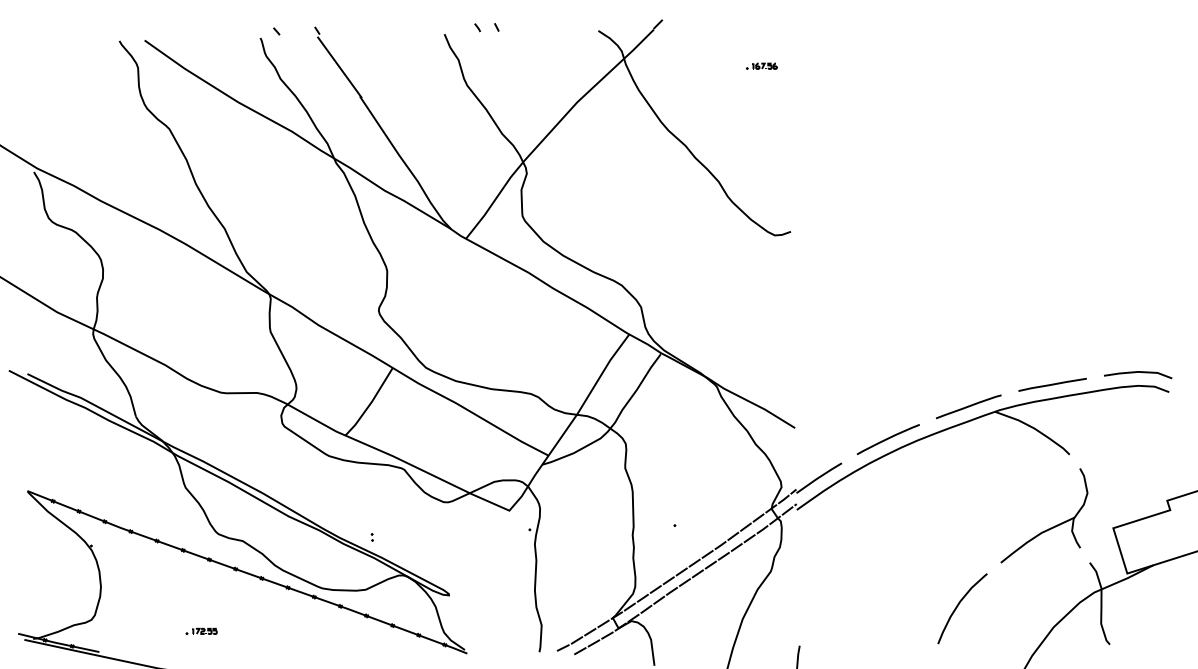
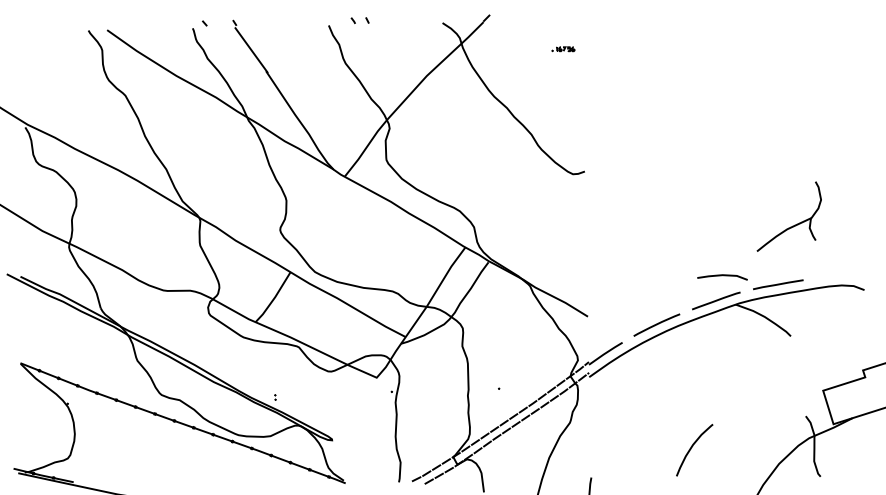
line: (1138, 372) -> (722, 275), moved
part: (1050, 527) -> (793, 225), moved
curve: (958, 606) -> (691, 448), moved
part: (201, 630) -> (149, 466), removed

